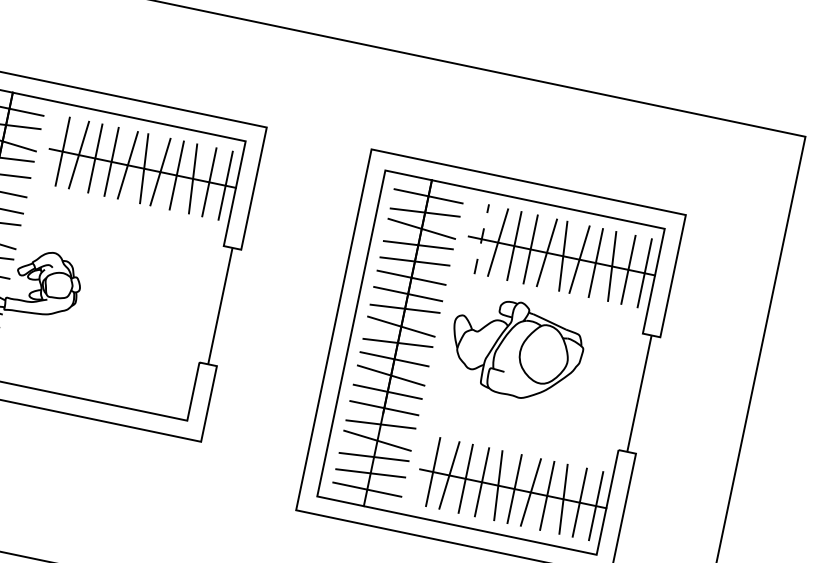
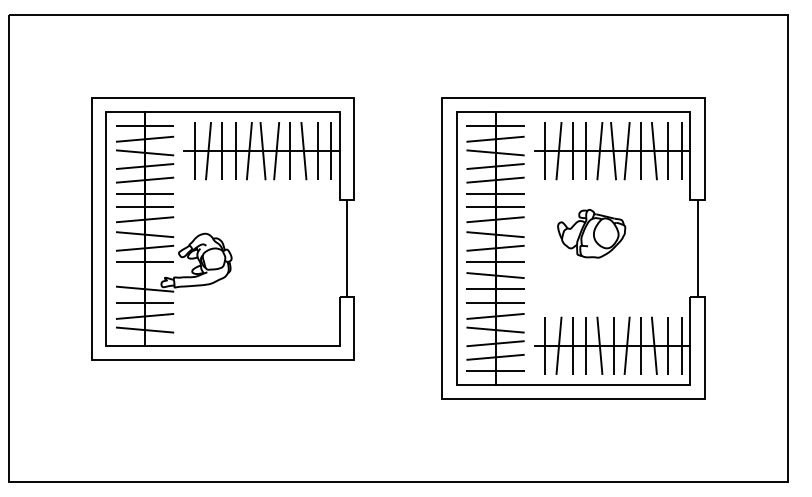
line: (482, 238) -> (545, 150), dashed -> solid
part: (516, 349) -> (591, 233), size x0.62

